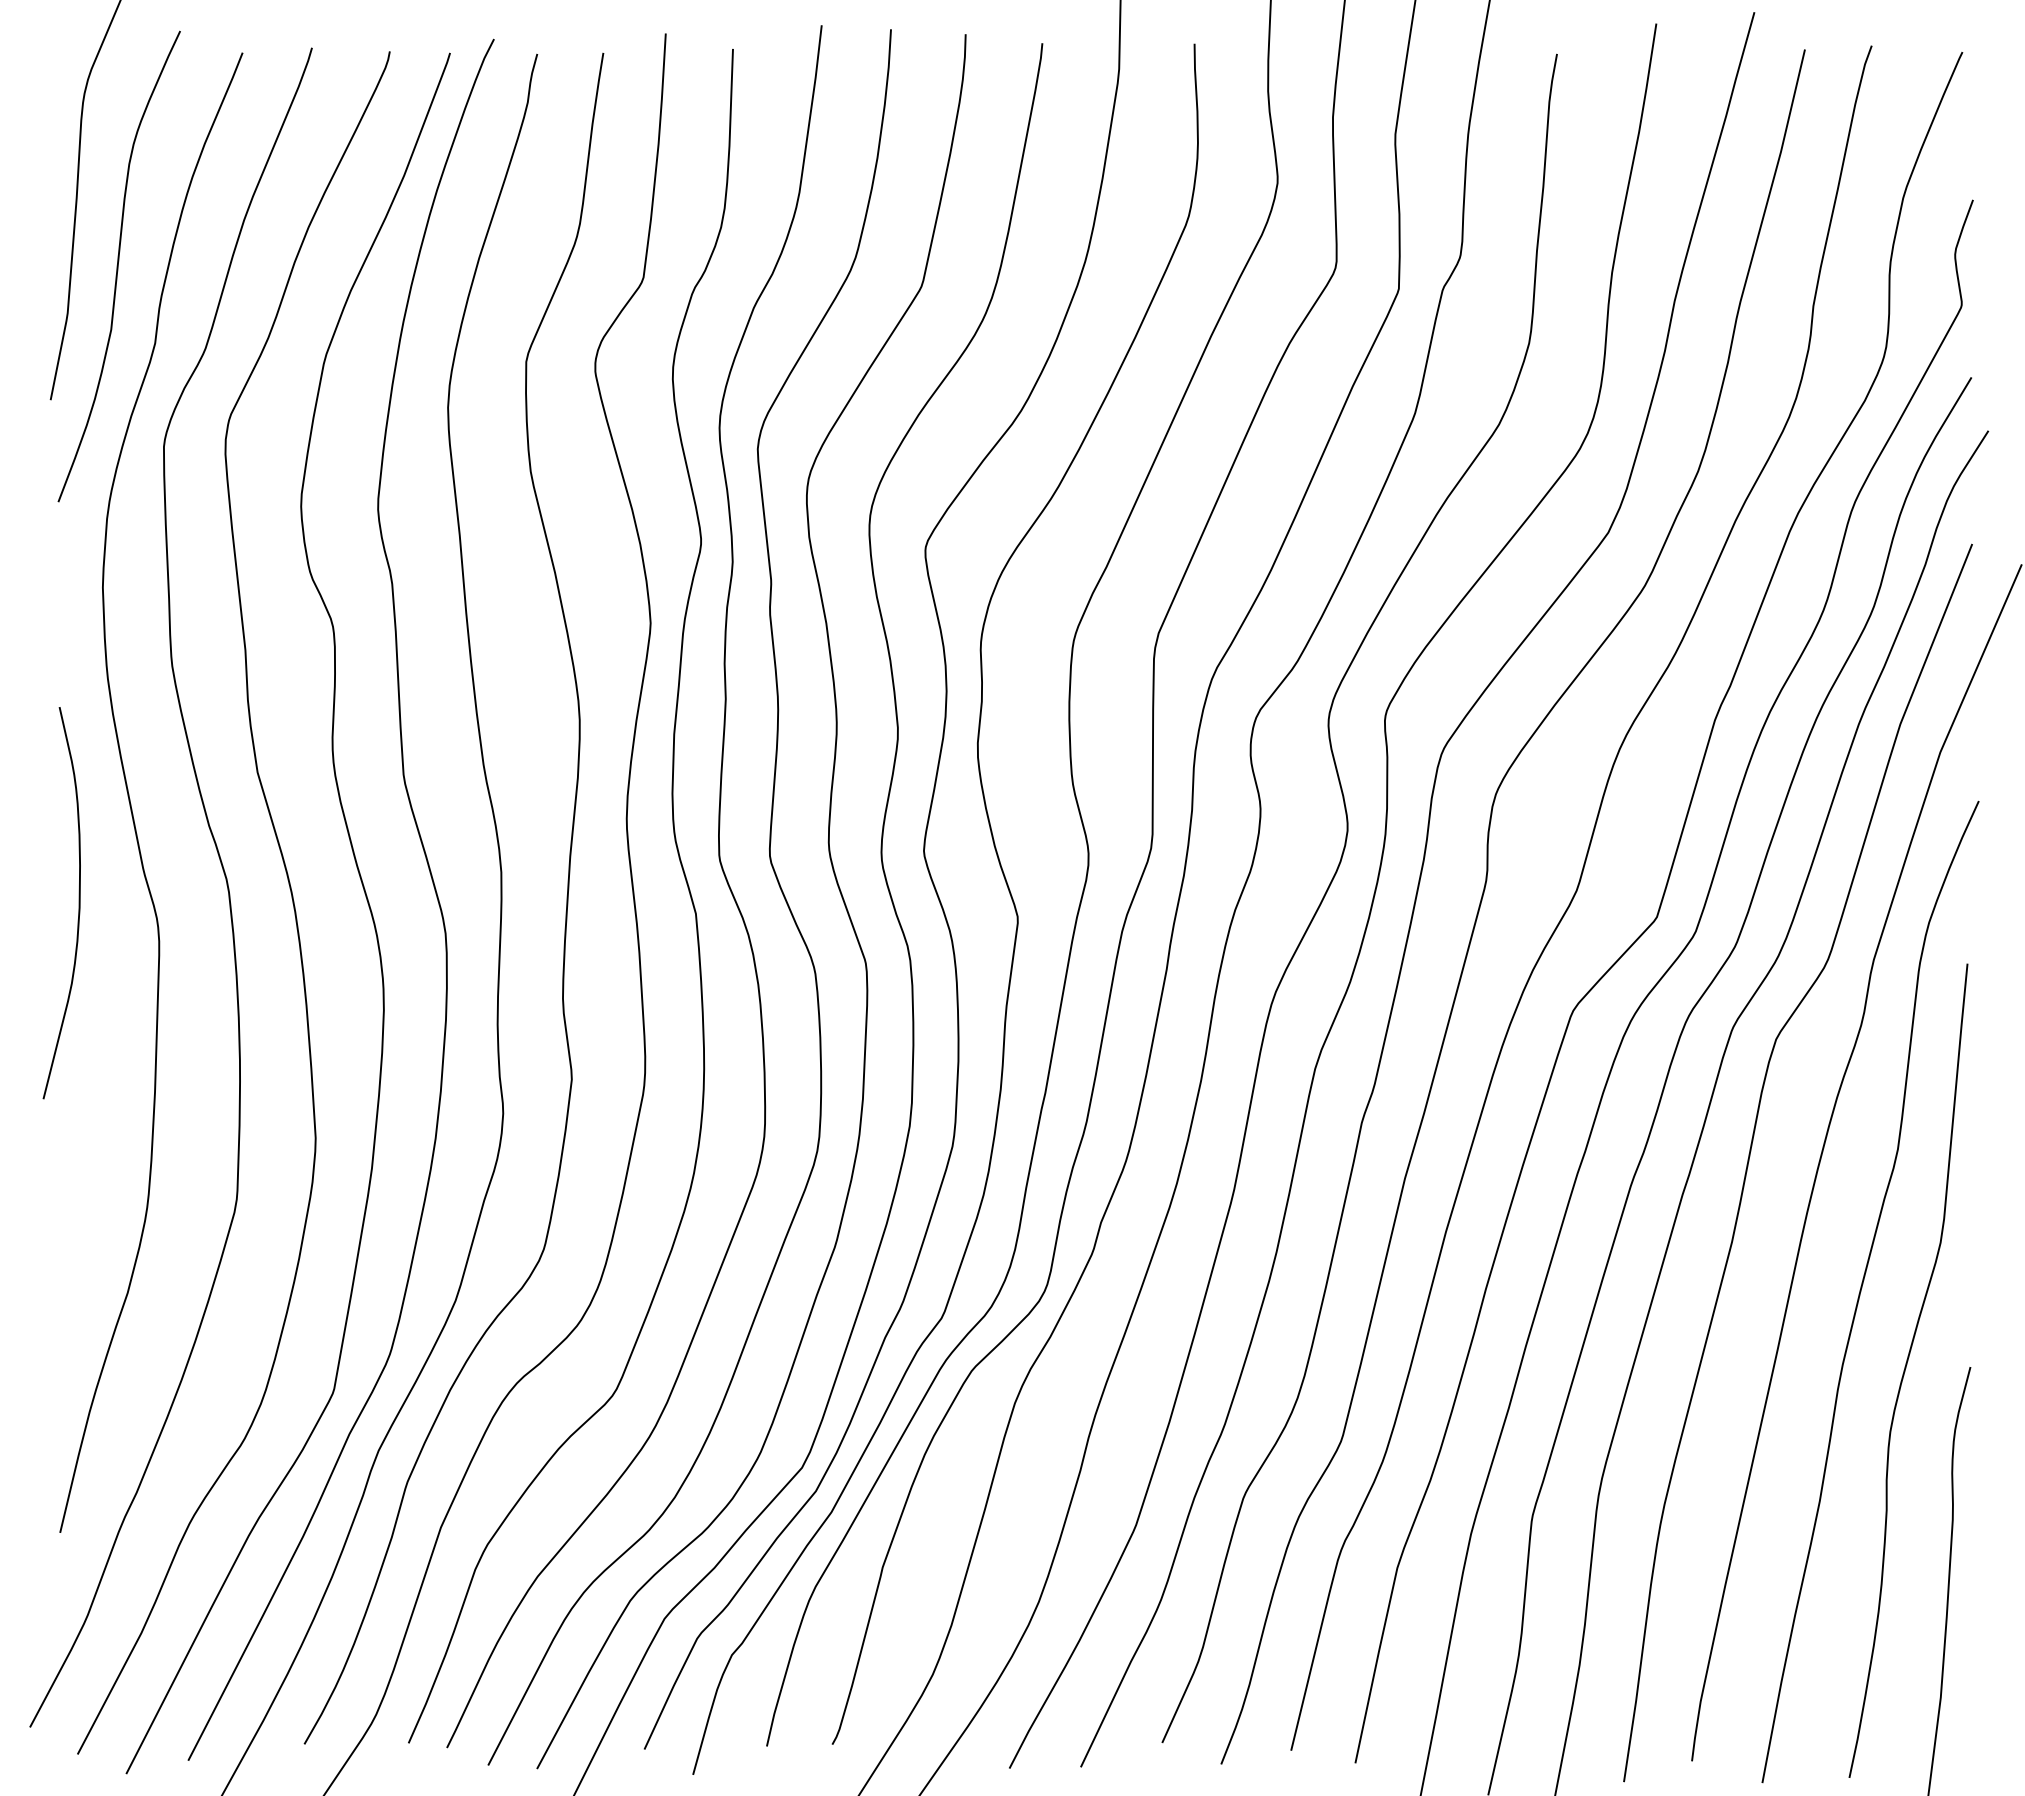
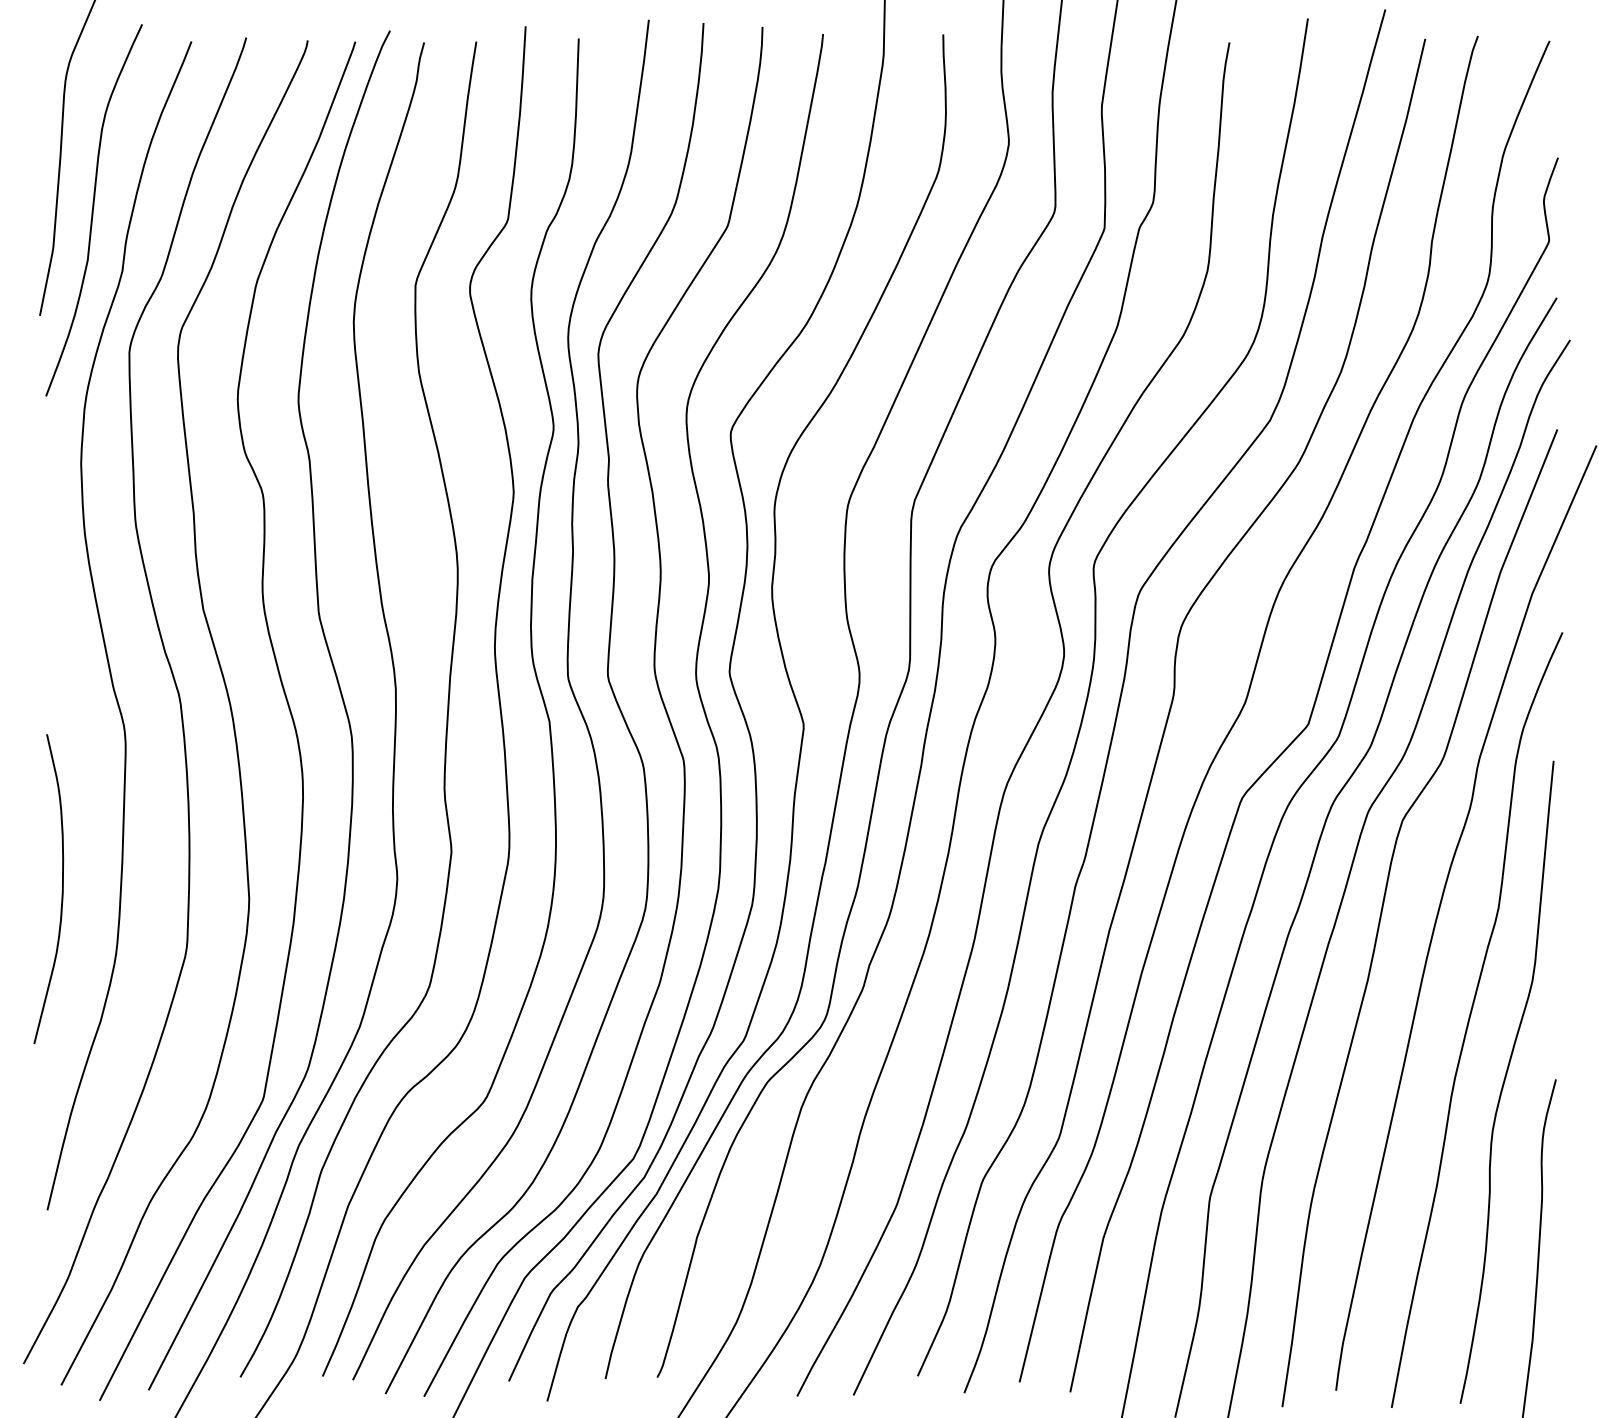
curve: (78, 903) -> (61, 889), moved

